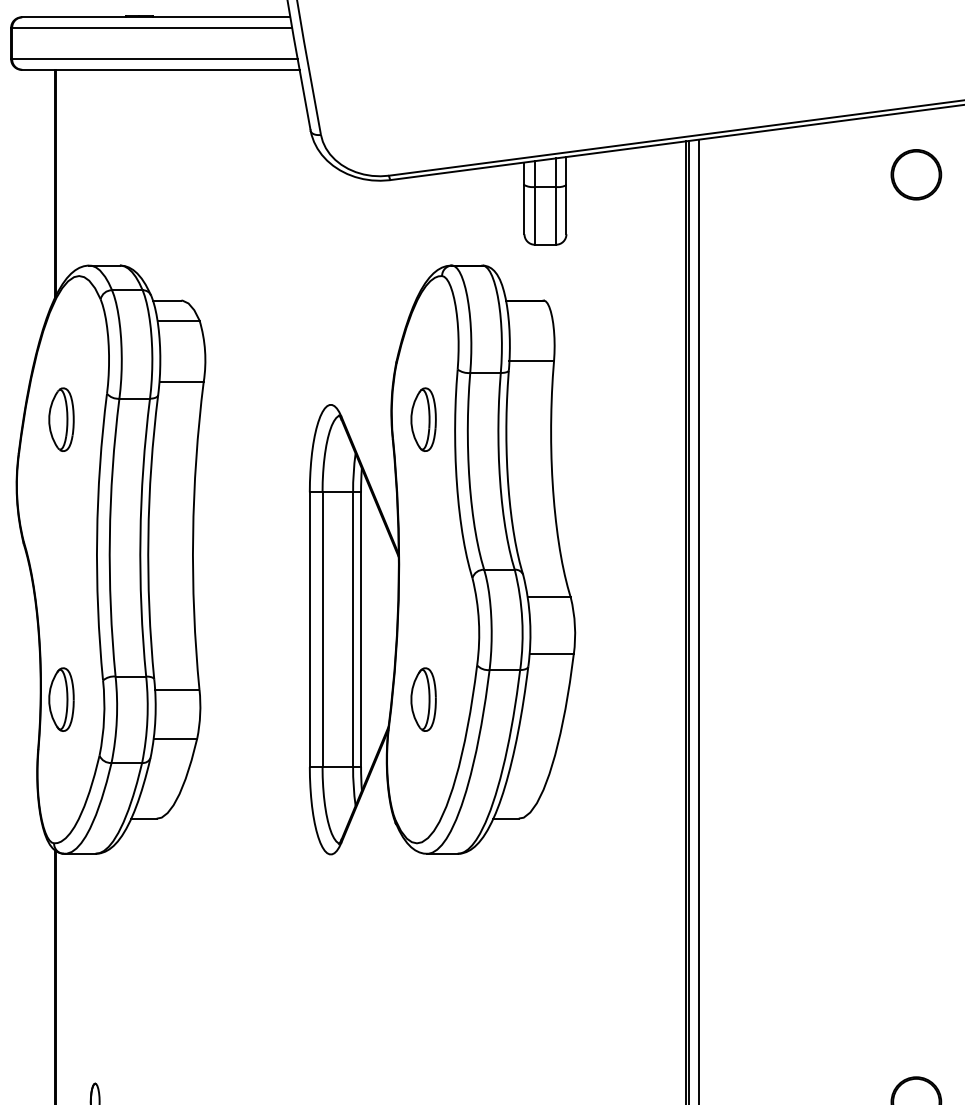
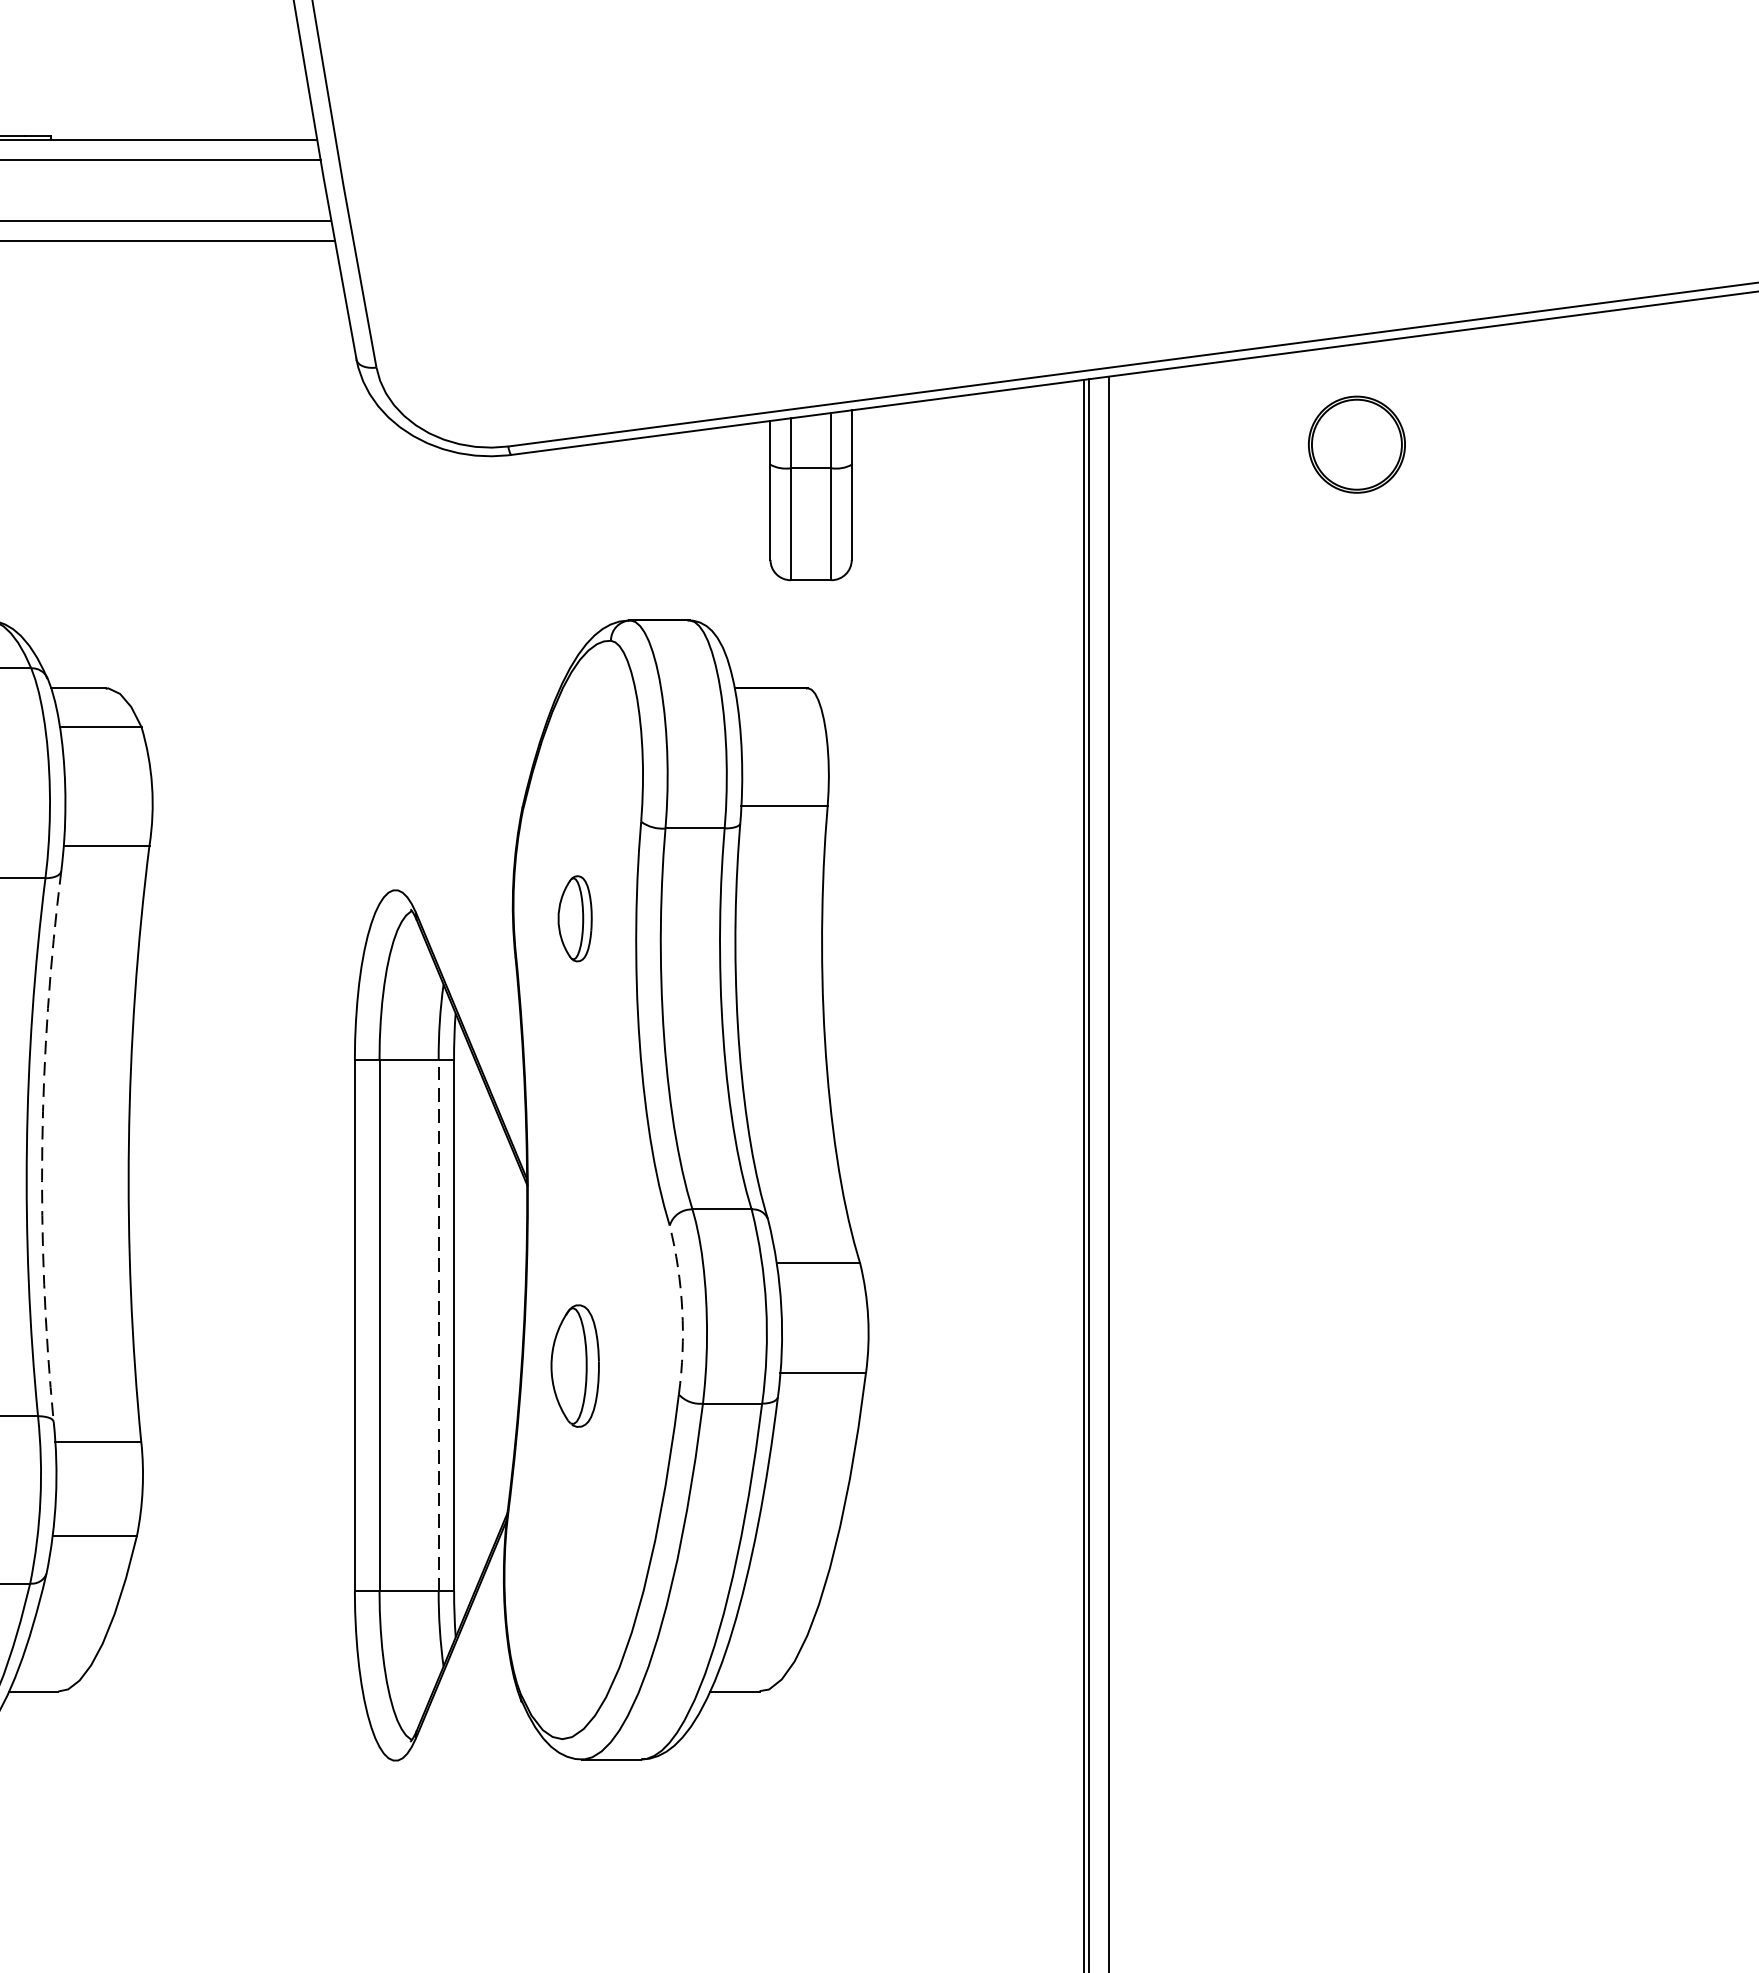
part: (916, 174) -> (1357, 444), moved
part: (423, 419) -> (574, 918), size x0.7
arc: (148, 537) -> (42, 1146), solid -> dashed
arc: (478, 621) -> (681, 1309), solid -> dashed
line: (353, 629) -> (439, 1325), solid -> dashed
part: (423, 699) -> (574, 1365), moved

